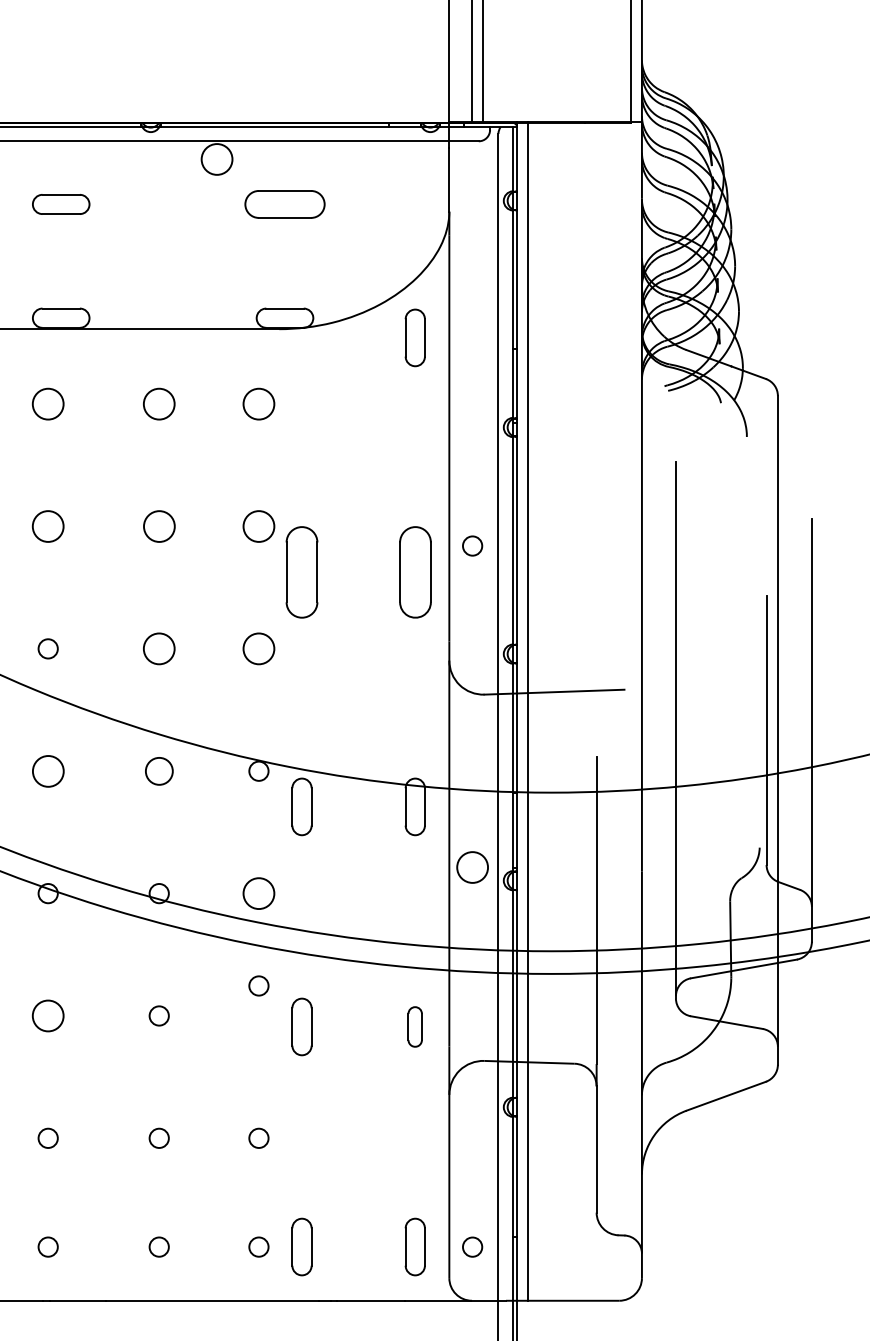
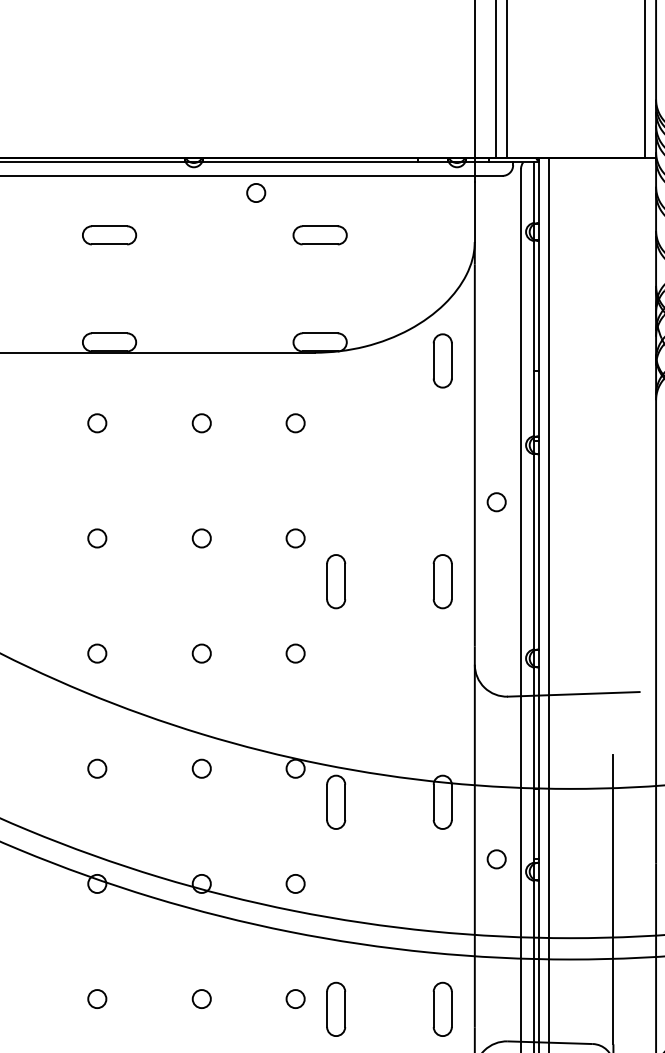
circle: (216, 159) -> (255, 193), size x0.62
part: (284, 204) -> (319, 235), size x0.71
circle: (47, 403) -> (96, 422), size x0.62
circle: (158, 403) -> (201, 422), size x0.62
circle: (258, 403) -> (295, 422), size x0.62
circle: (47, 526) -> (96, 538), size x0.62
circle: (158, 526) -> (201, 538), size x0.62
circle: (258, 526) -> (295, 538), size x0.62
circle: (472, 545) -> (496, 501), moved
part: (301, 572) -> (335, 581), size x0.62
part: (414, 572) -> (442, 581), size x0.62
circle: (158, 648) -> (201, 653), size x0.62
circle: (258, 648) -> (295, 653), size x0.62
circle: (47, 770) -> (96, 768), size x0.62
circle: (158, 770) -> (201, 768), size x0.71
circle: (472, 867) -> (496, 859), size x0.62
circle: (258, 893) -> (295, 883), size x0.62
circle: (258, 985) -> (295, 998), moved
circle: (47, 1015) -> (96, 998), size x0.62
part: (414, 1026) -> (442, 1008), size x1.43

